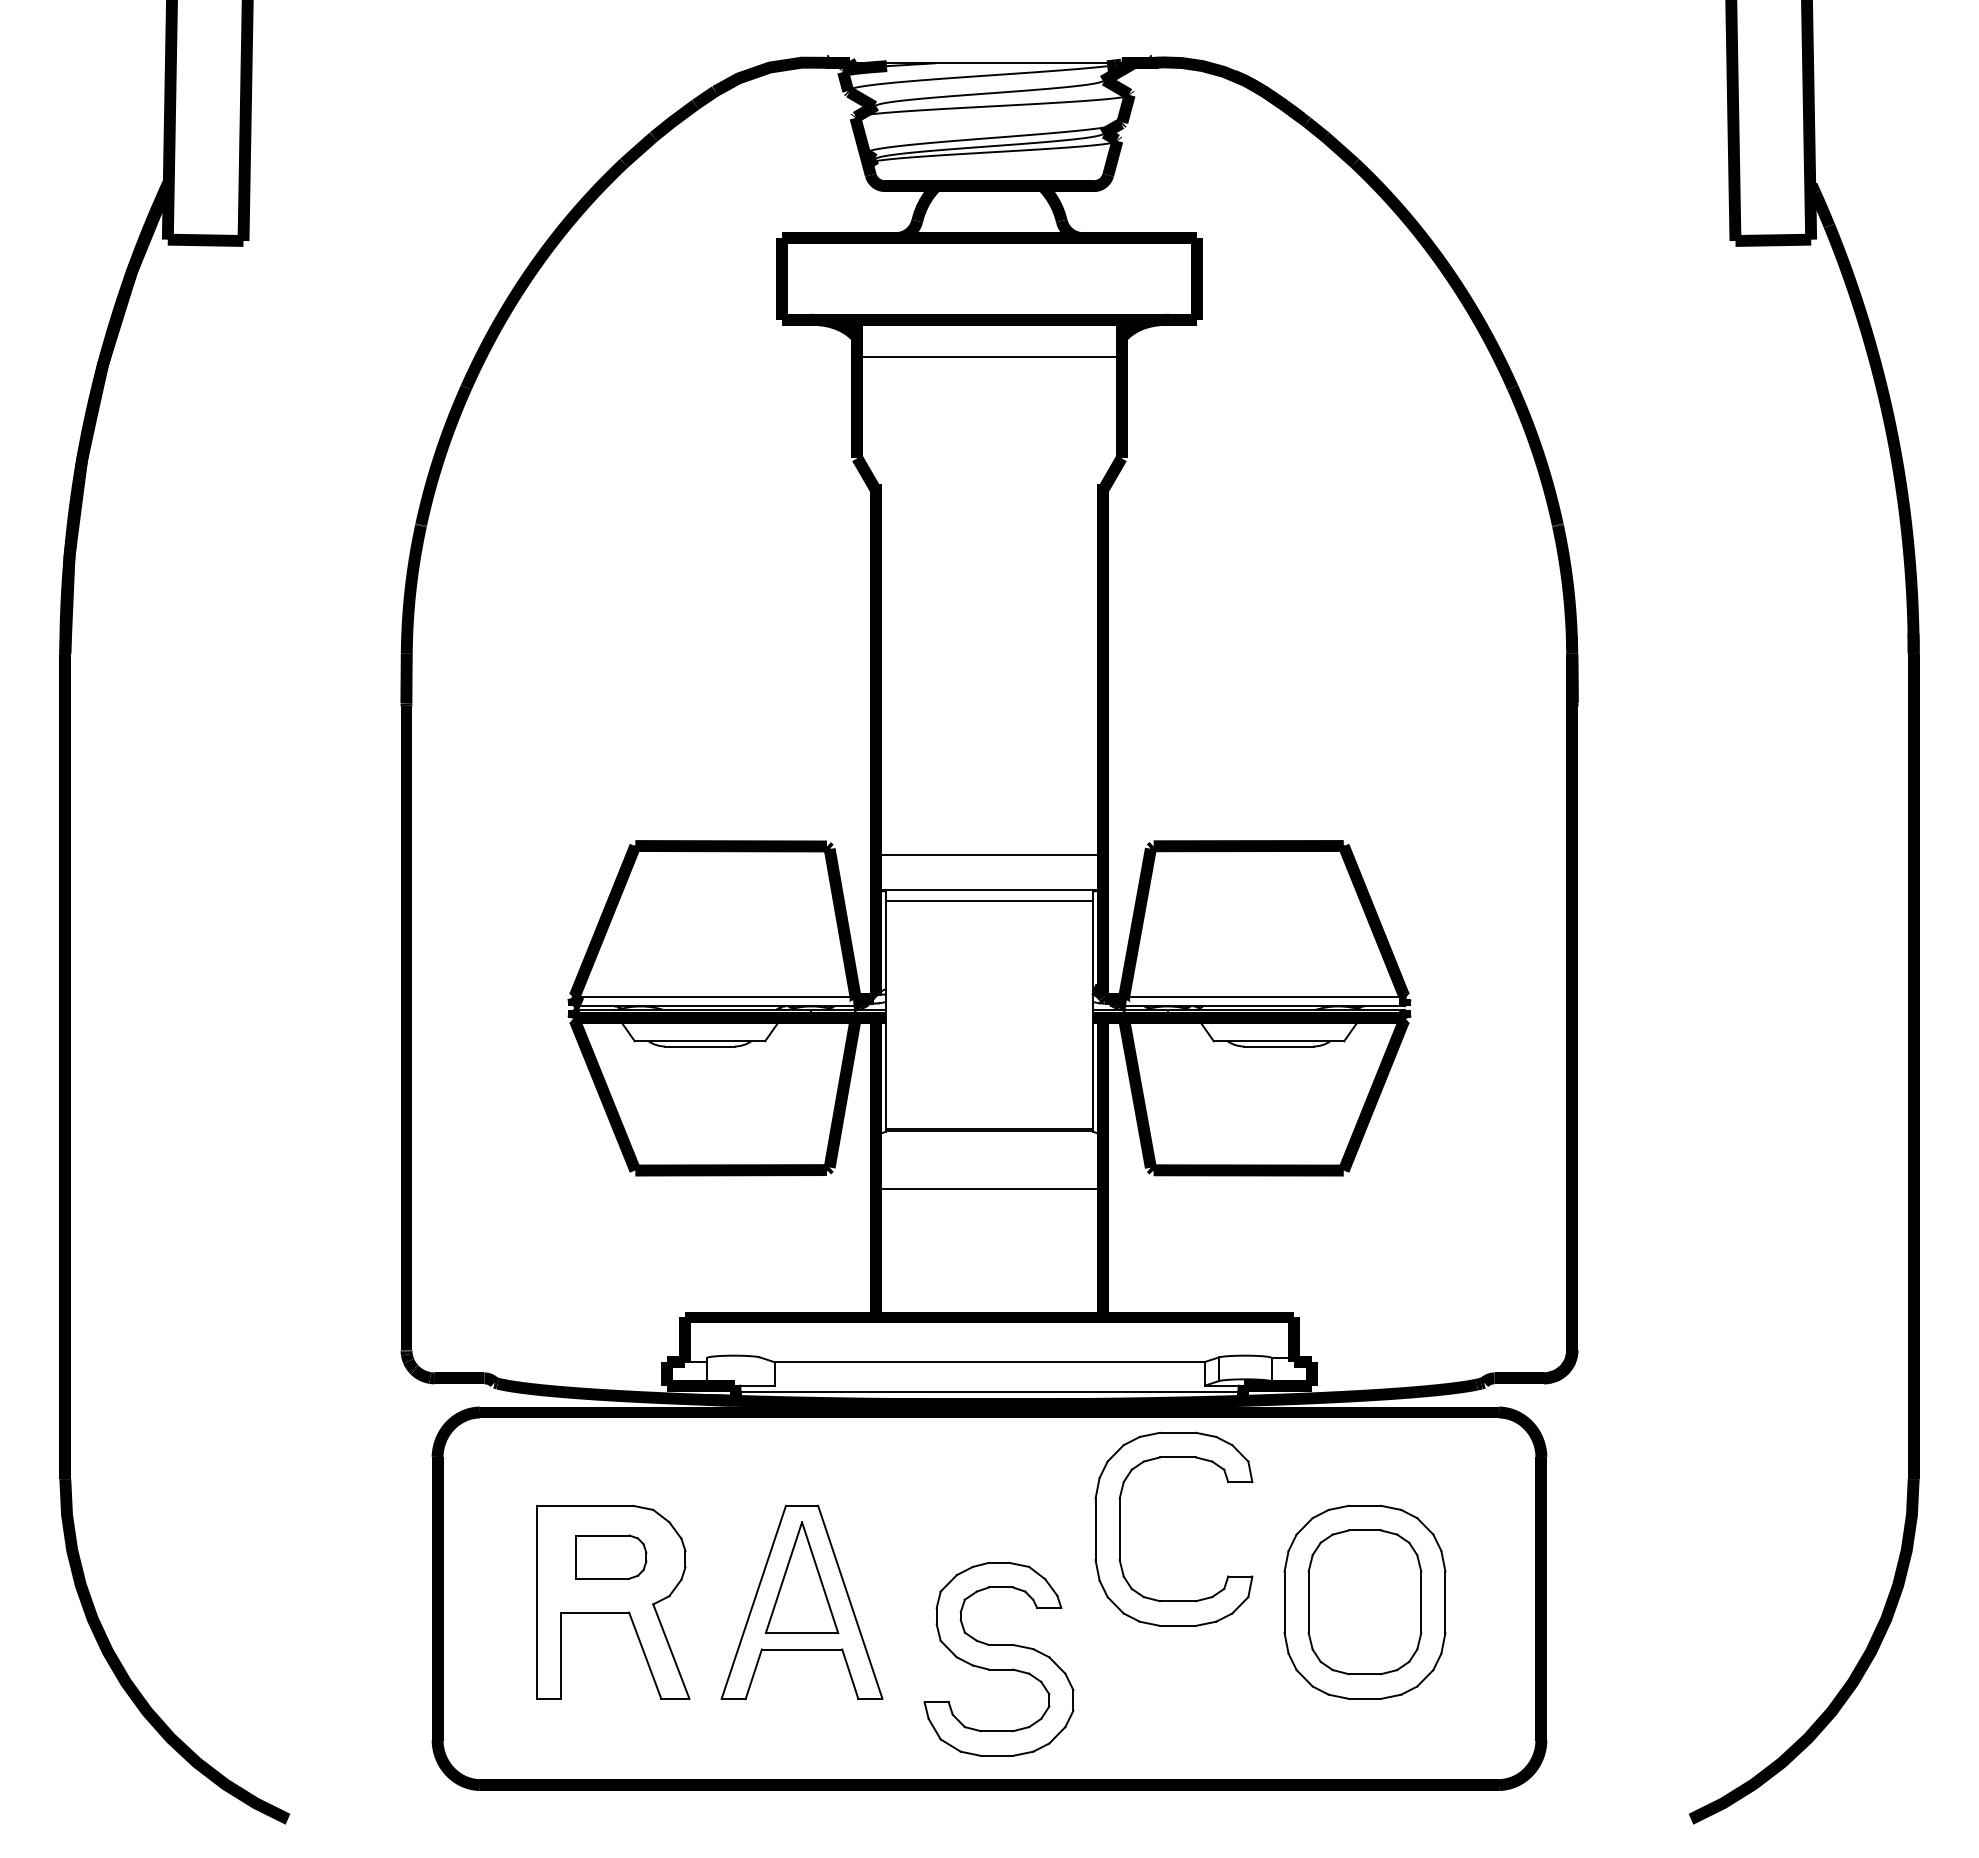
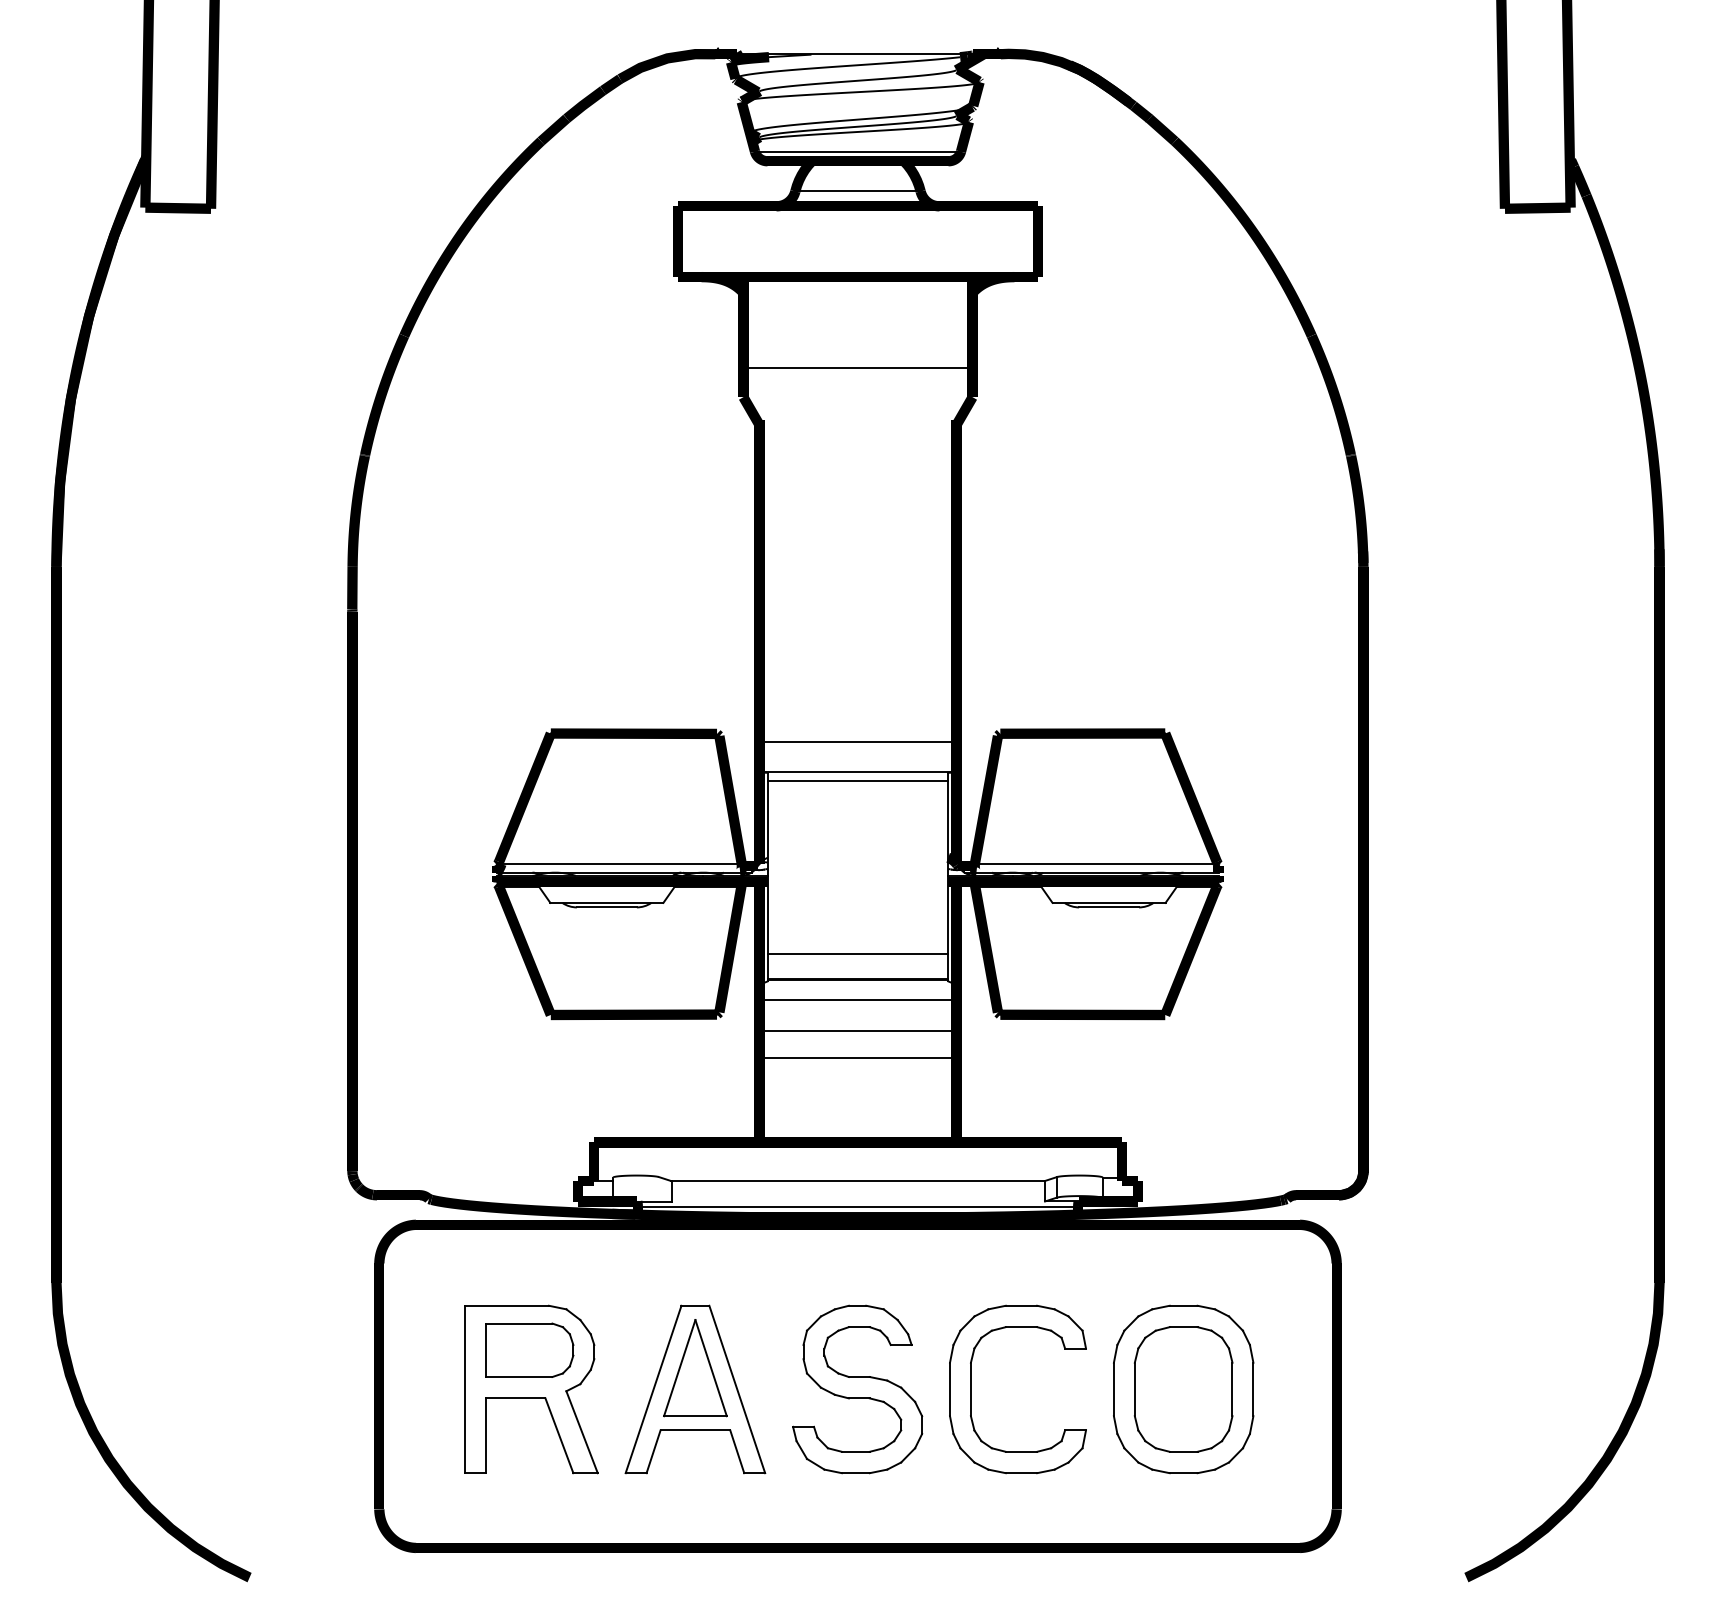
line: (989, 175) -> (858, 151), added
line: (989, 221) -> (858, 191), added
line: (989, 356) -> (858, 367), moved
line: (989, 1099) -> (858, 953), added
line: (989, 1152) -> (858, 999), added
line: (989, 1219) -> (858, 1057), added
part: (1120, 1528) -> (971, 1388), moved
part: (611, 1556) -> (530, 1349), size x1.43
part: (998, 1658) -> (857, 1388), moved

